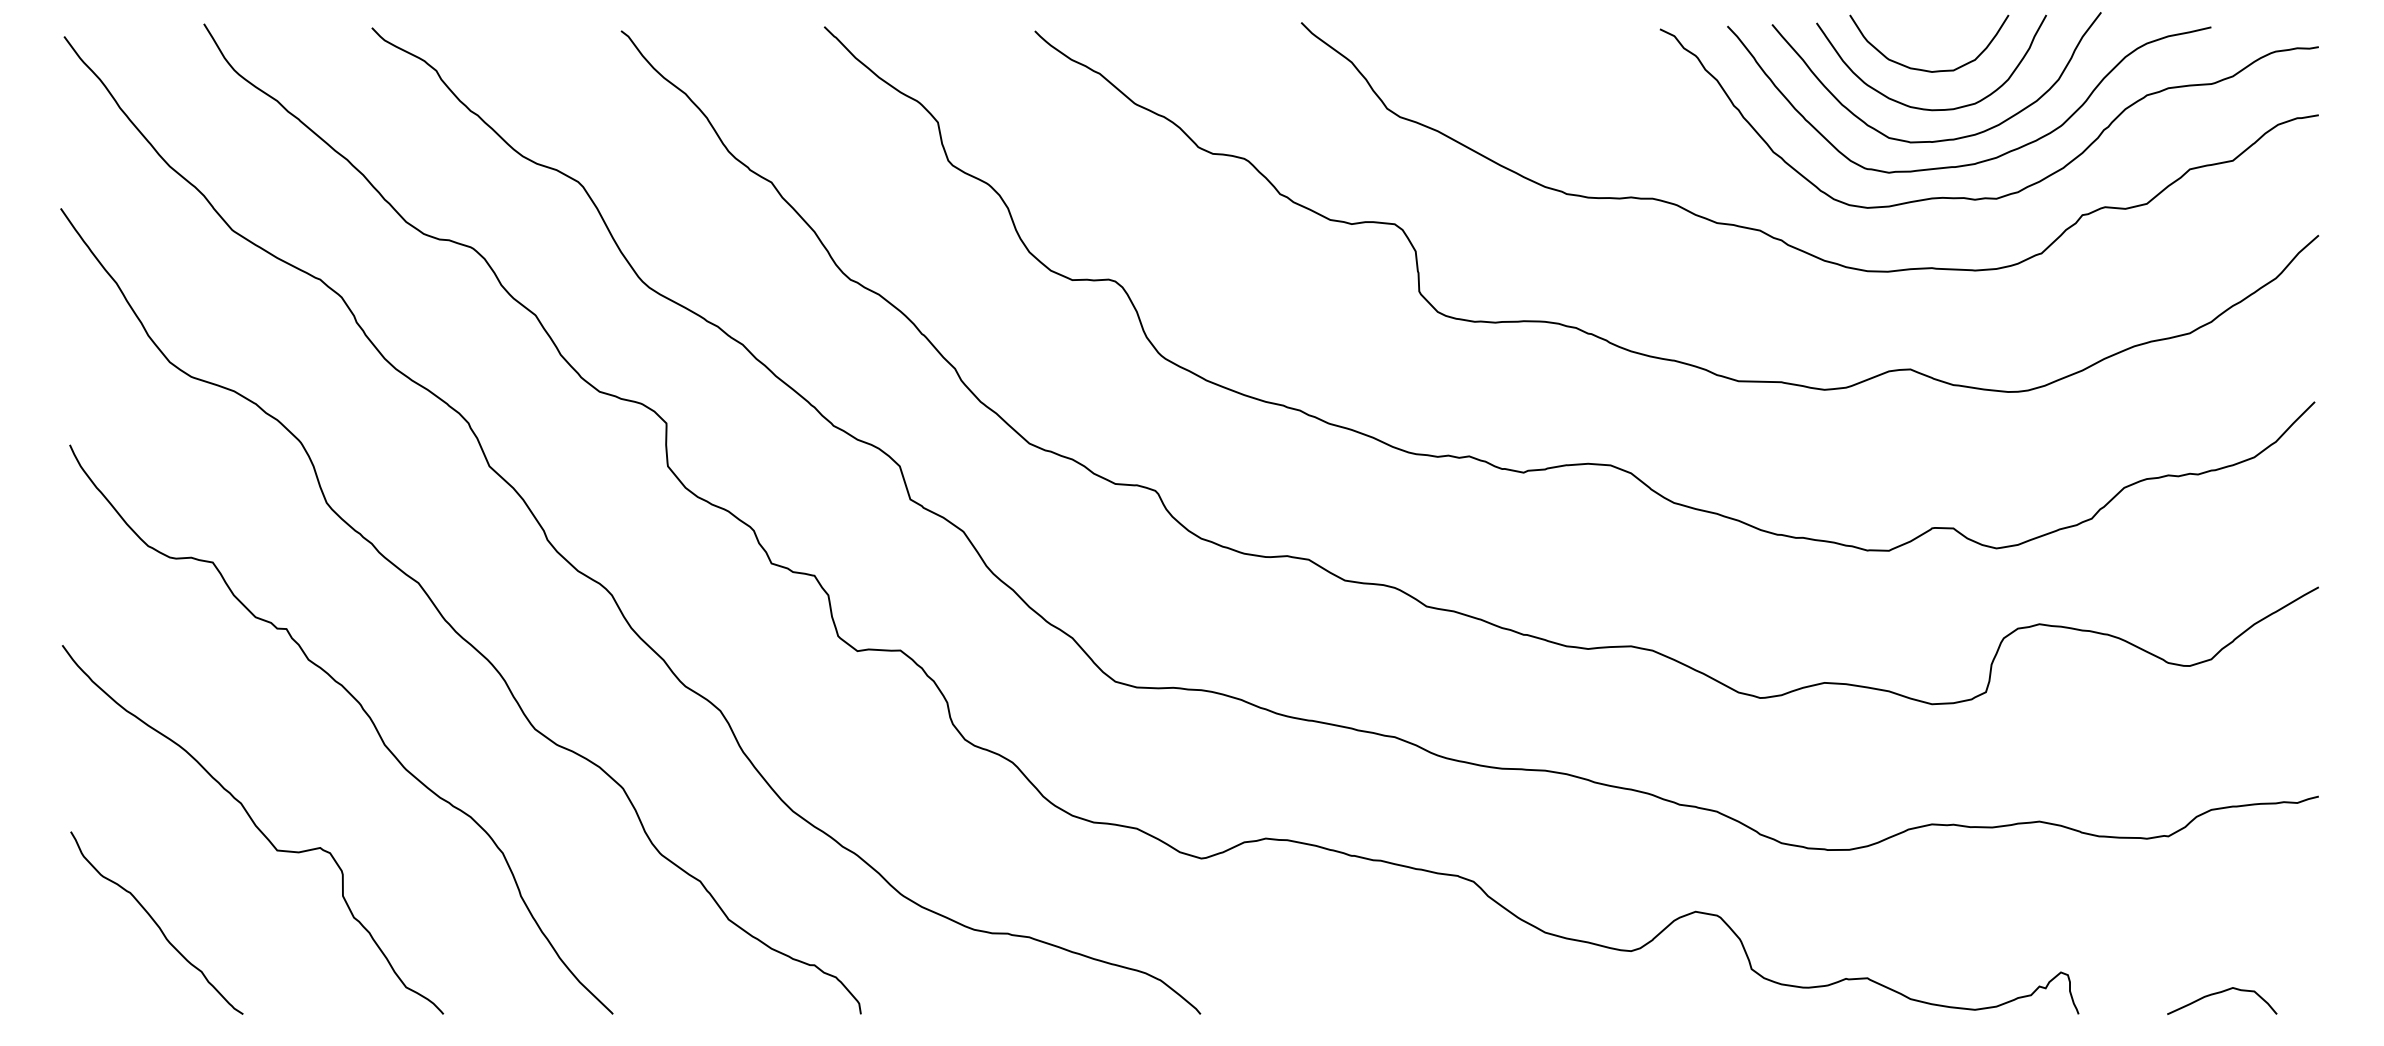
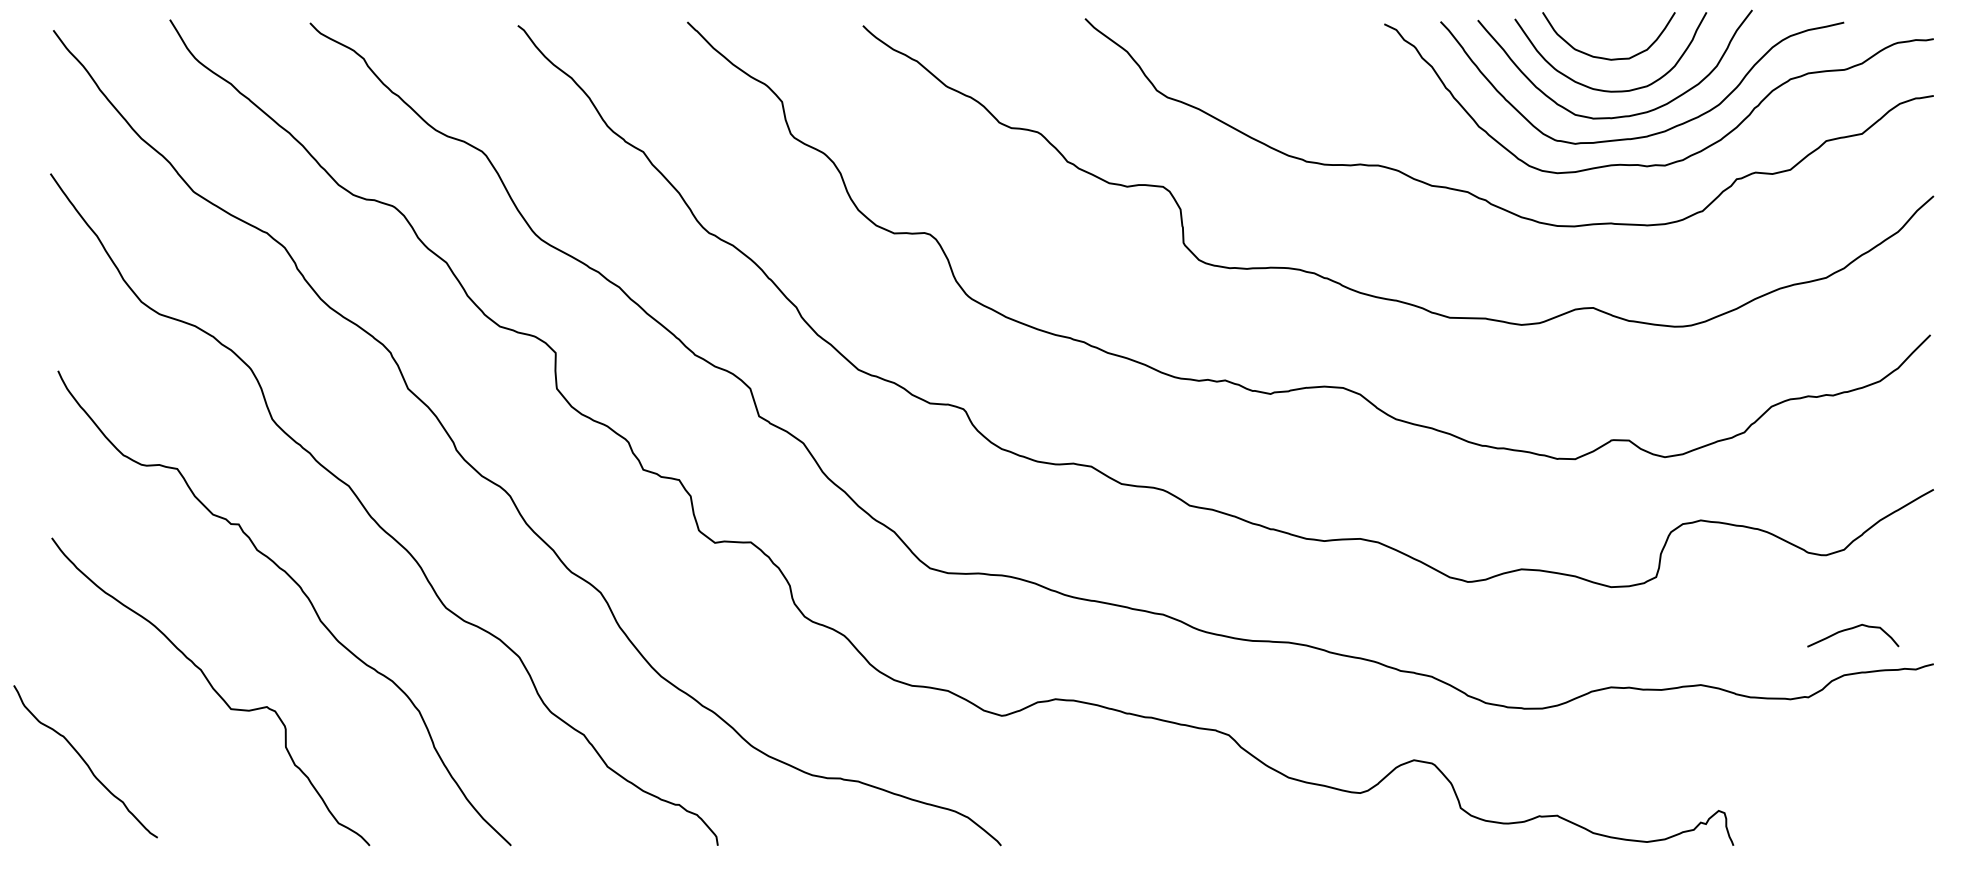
curve: (156, 922) -> (85, 761), moved
curve: (2221, 993) -> (1852, 629), moved

